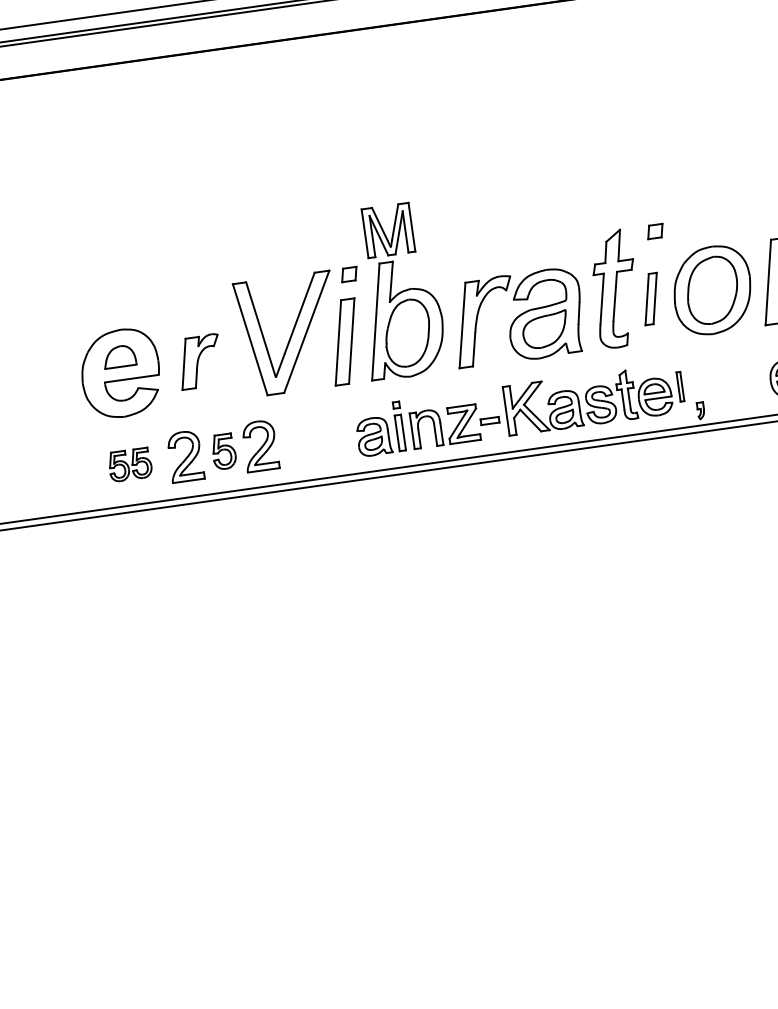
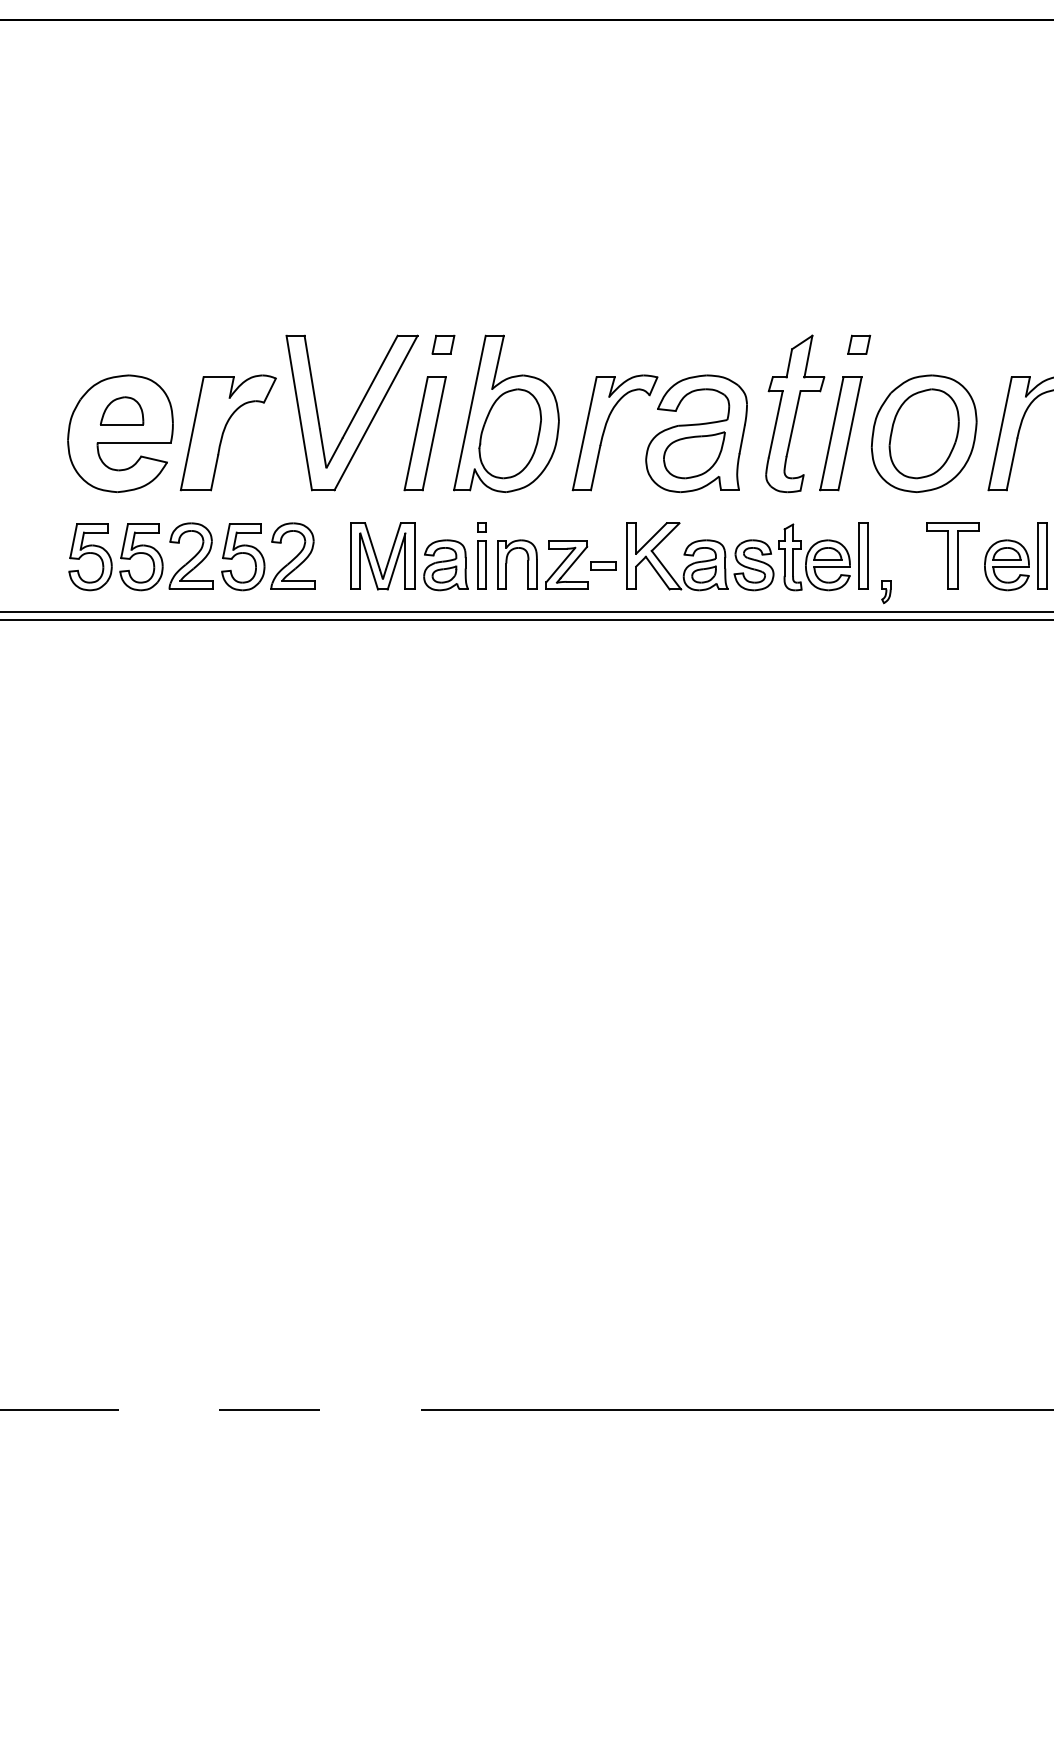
part: (388, 230) -> (382, 556), moved
part: (650, 298) -> (840, 433), size x1.67
part: (199, 361) -> (227, 432), size x1.67
part: (745, 377) -> (952, 555), added
part: (680, 386) -> (863, 555), size x1.67
part: (224, 451) -> (243, 557), size x1.43
part: (129, 465) -> (115, 557), size x1.67

